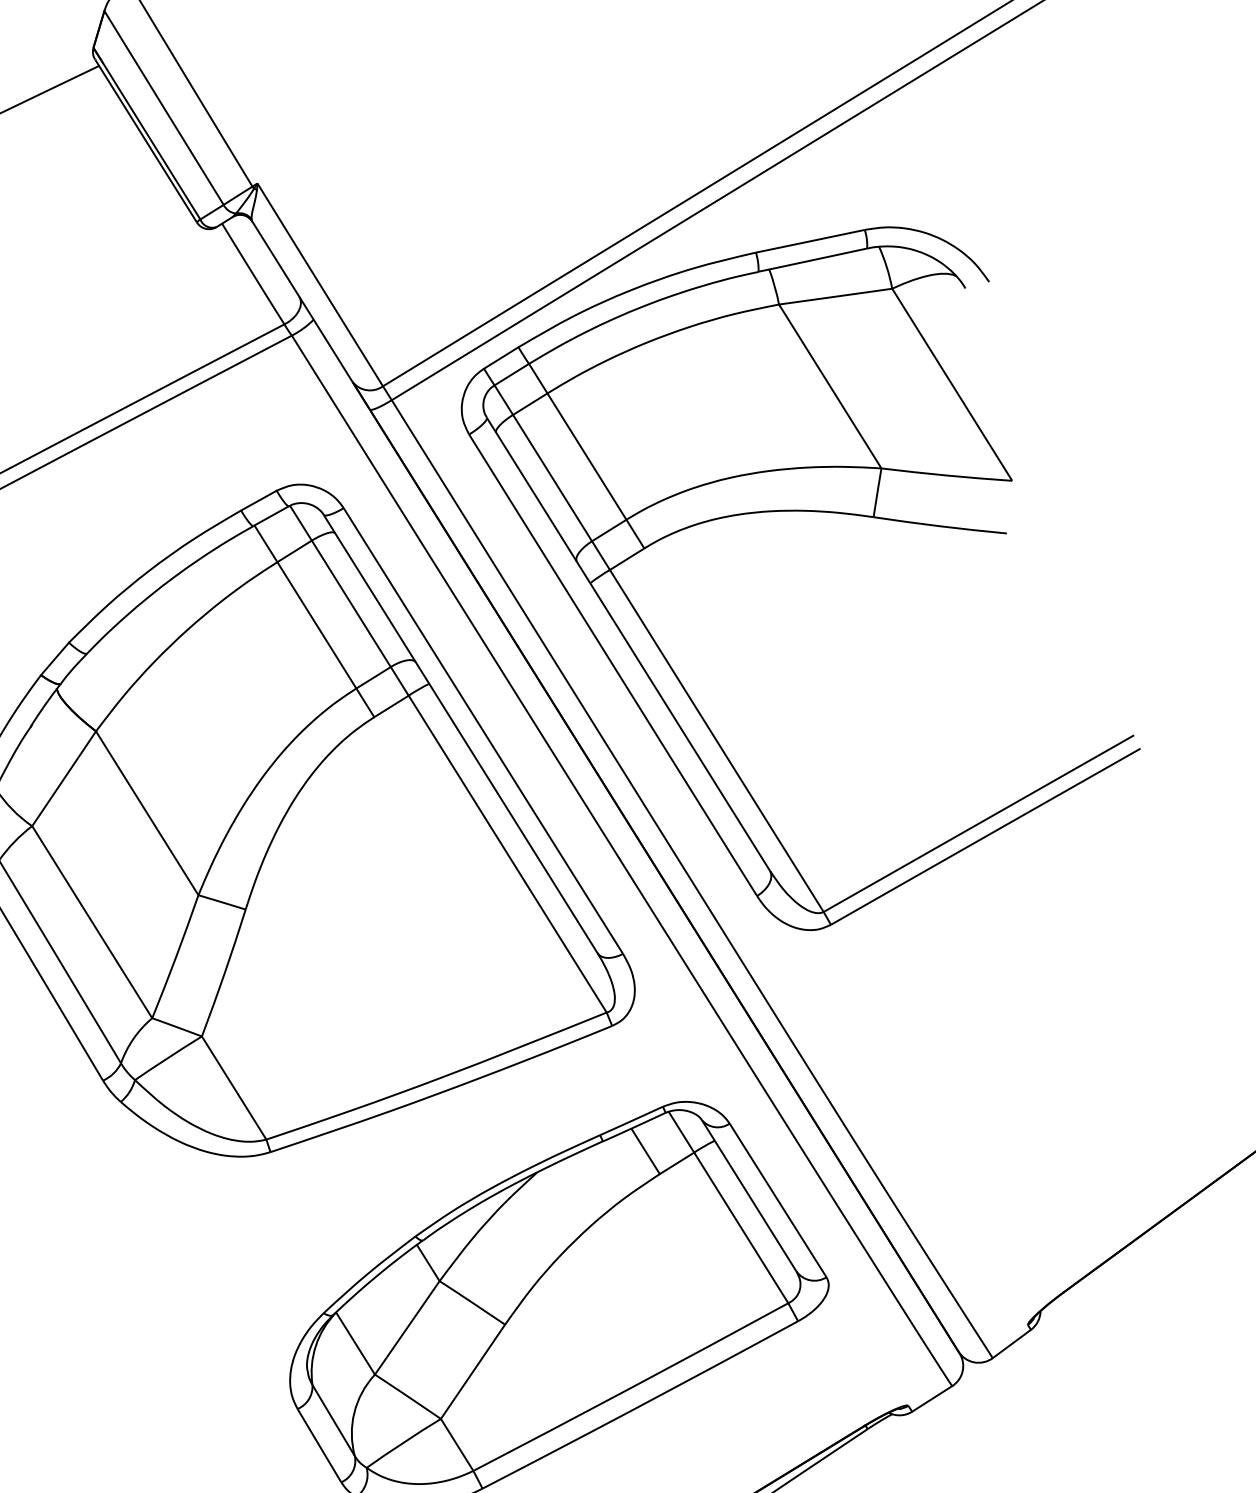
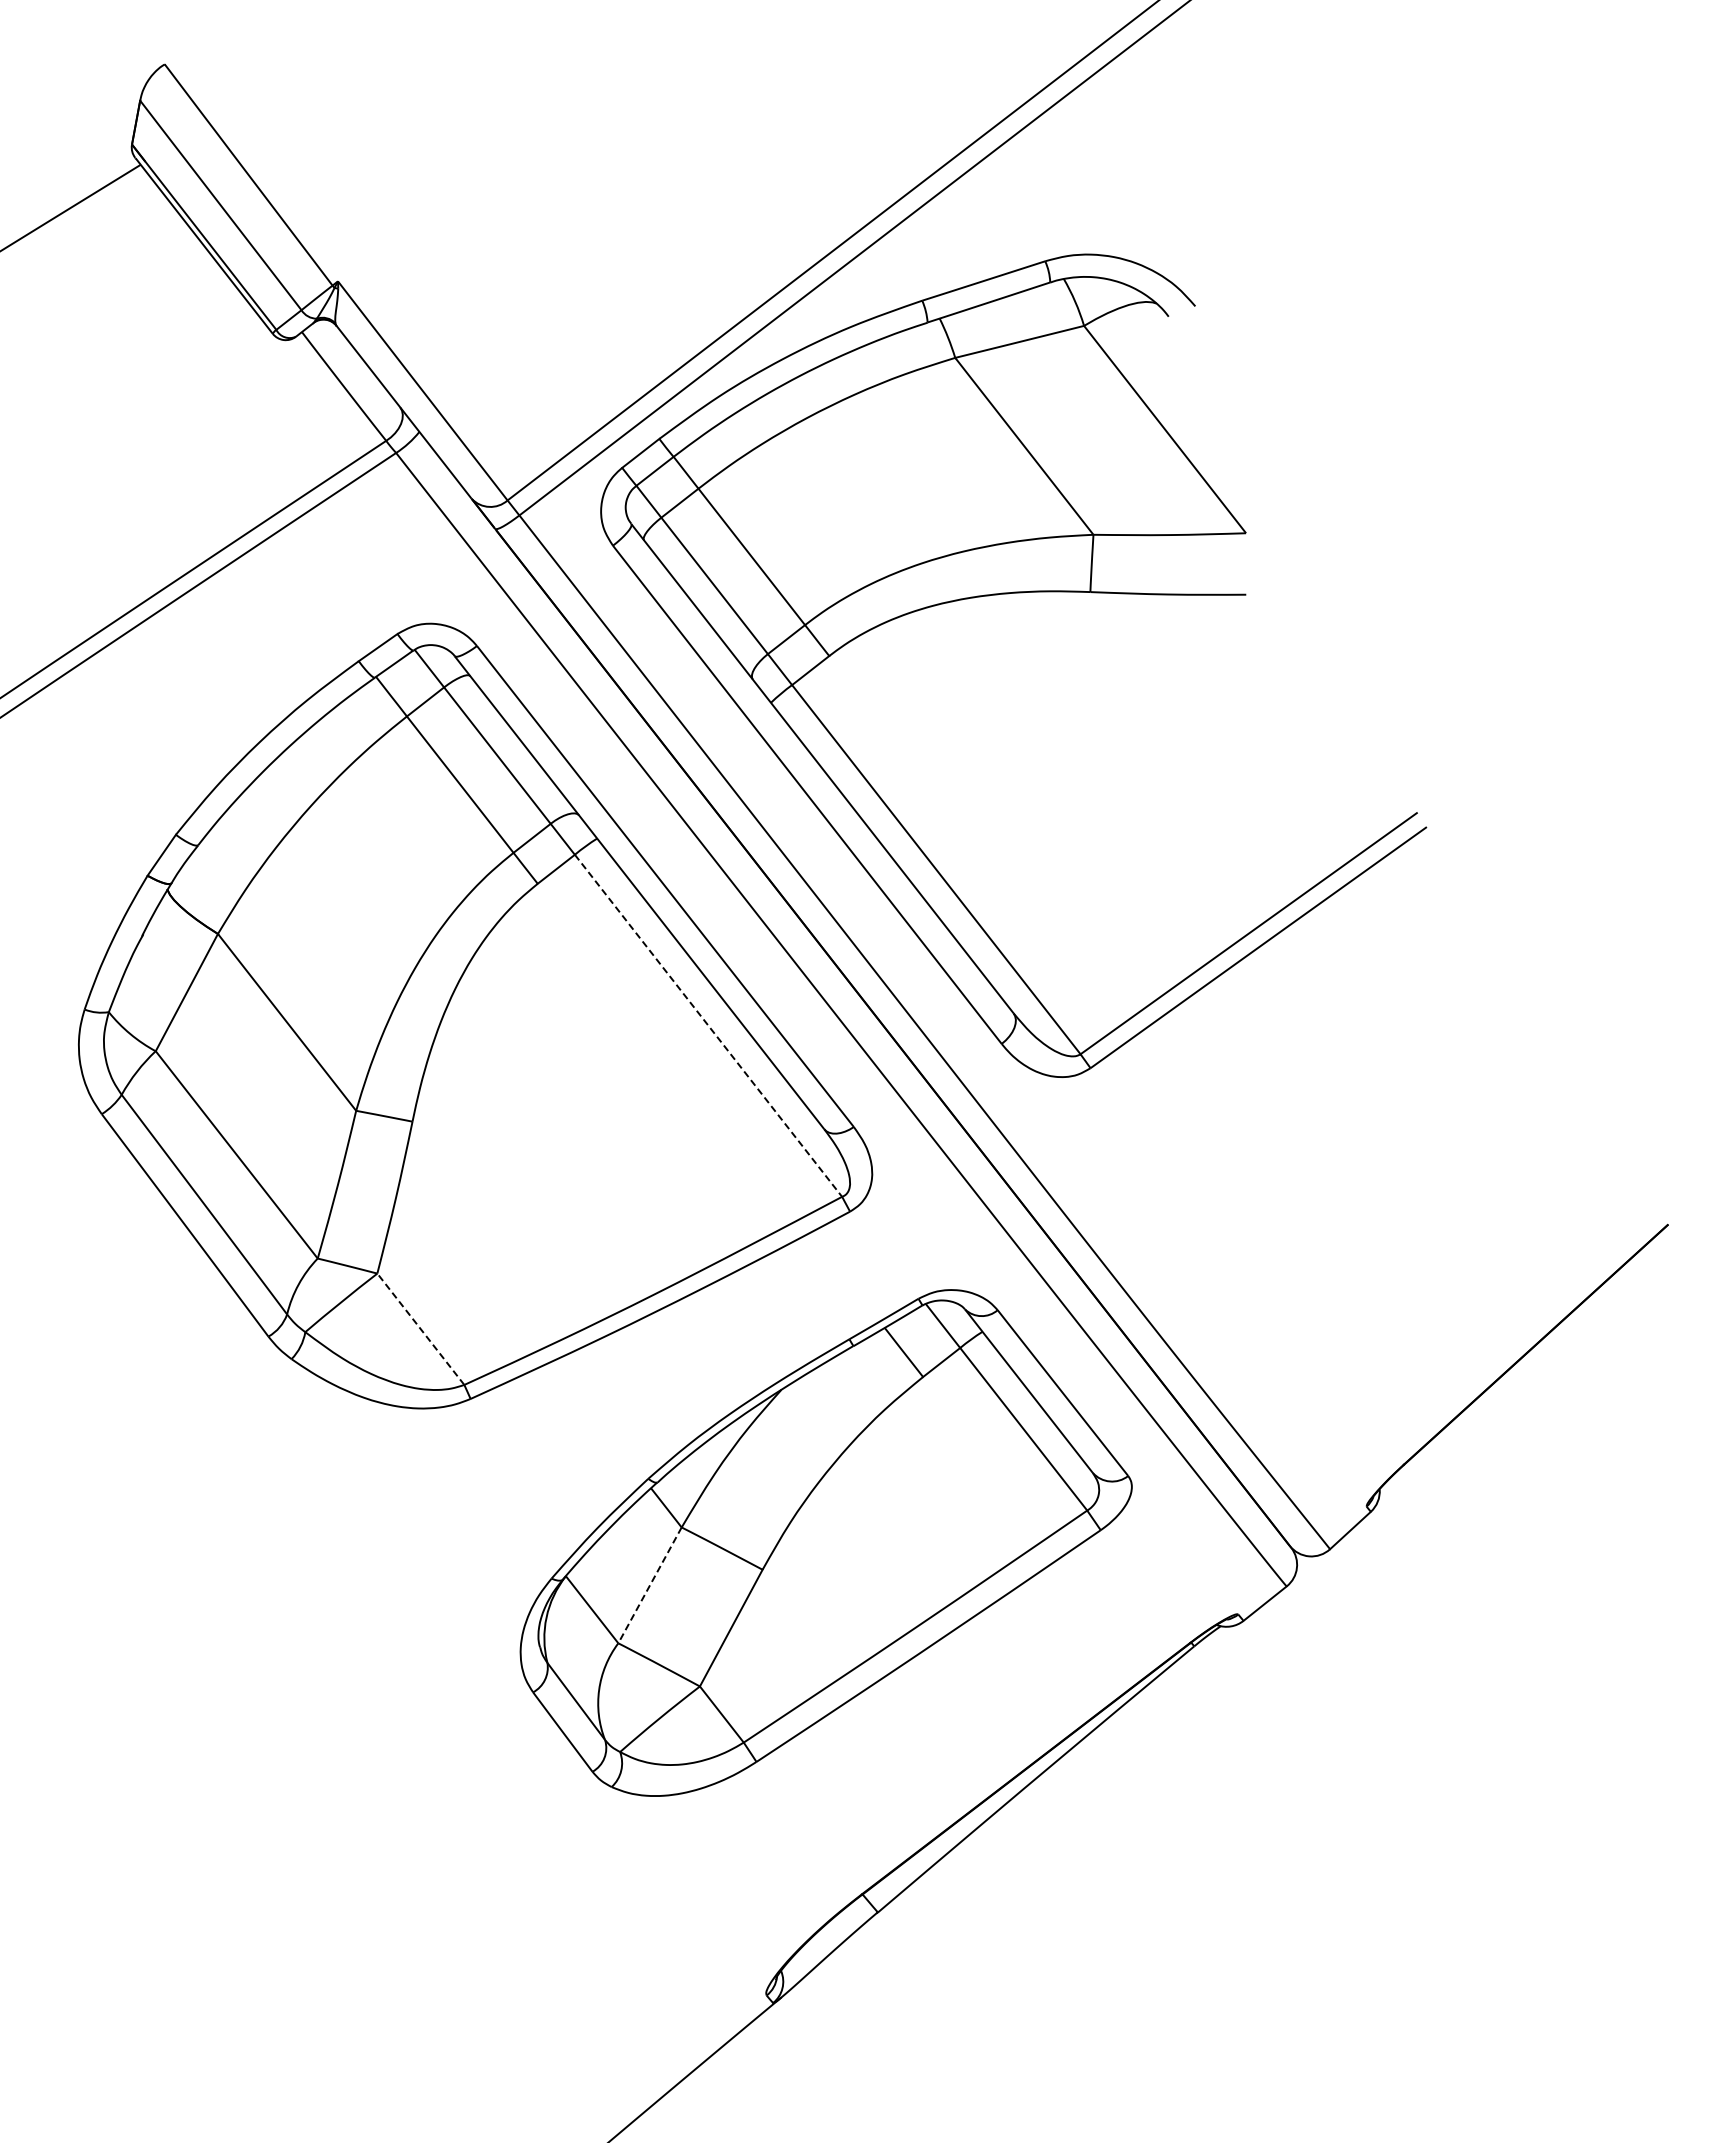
line: (507, 854) -> (708, 1026), solid -> dashed
line: (233, 1088) -> (420, 1329), solid -> dashed
line: (406, 1327) -> (649, 1585), solid -> dashed

